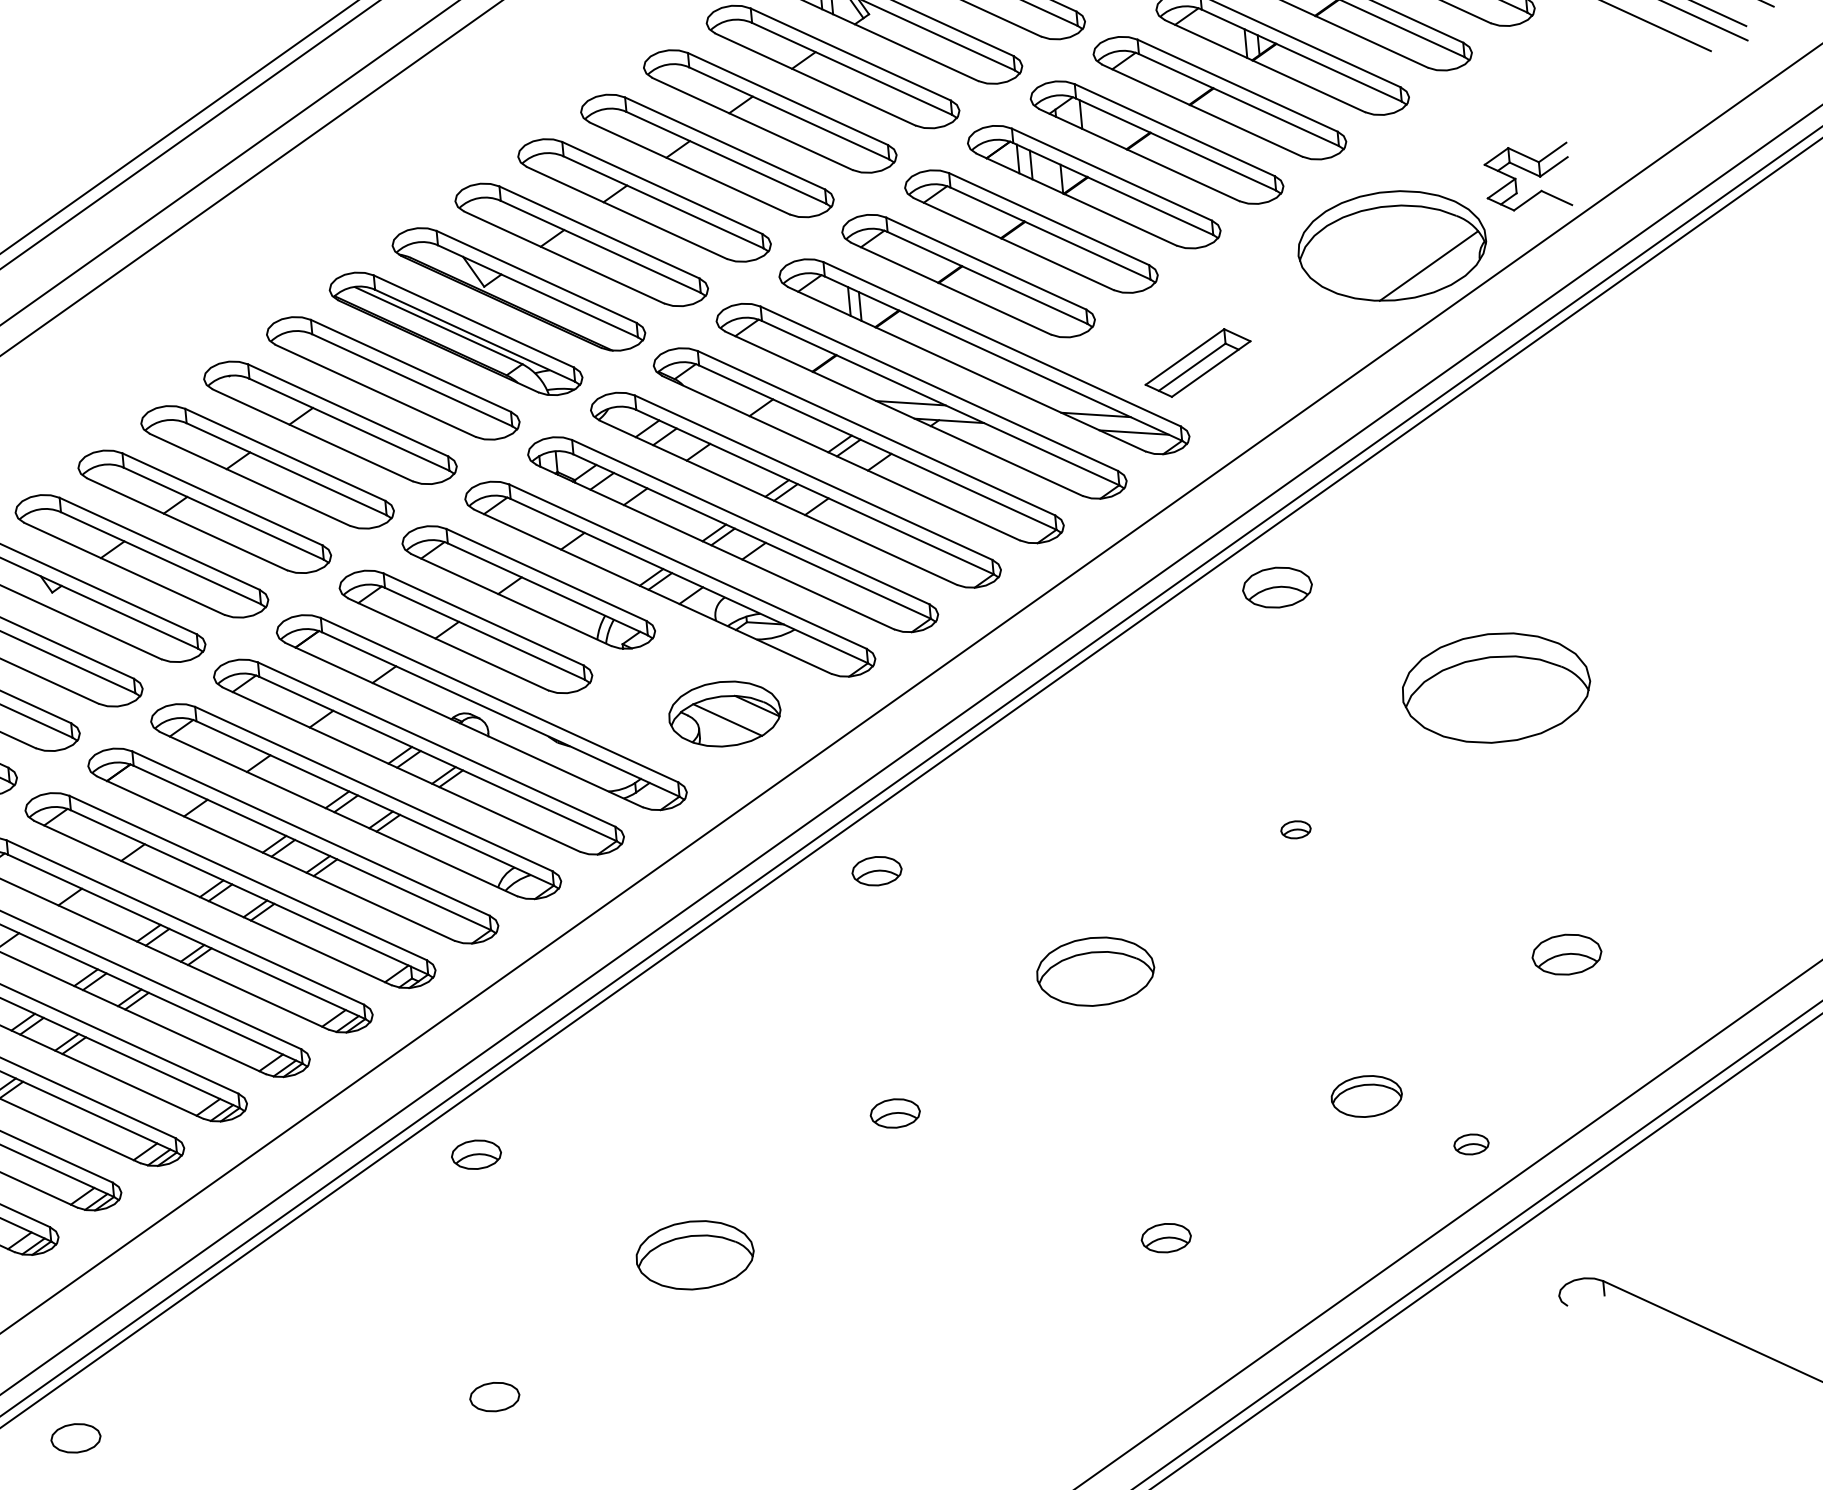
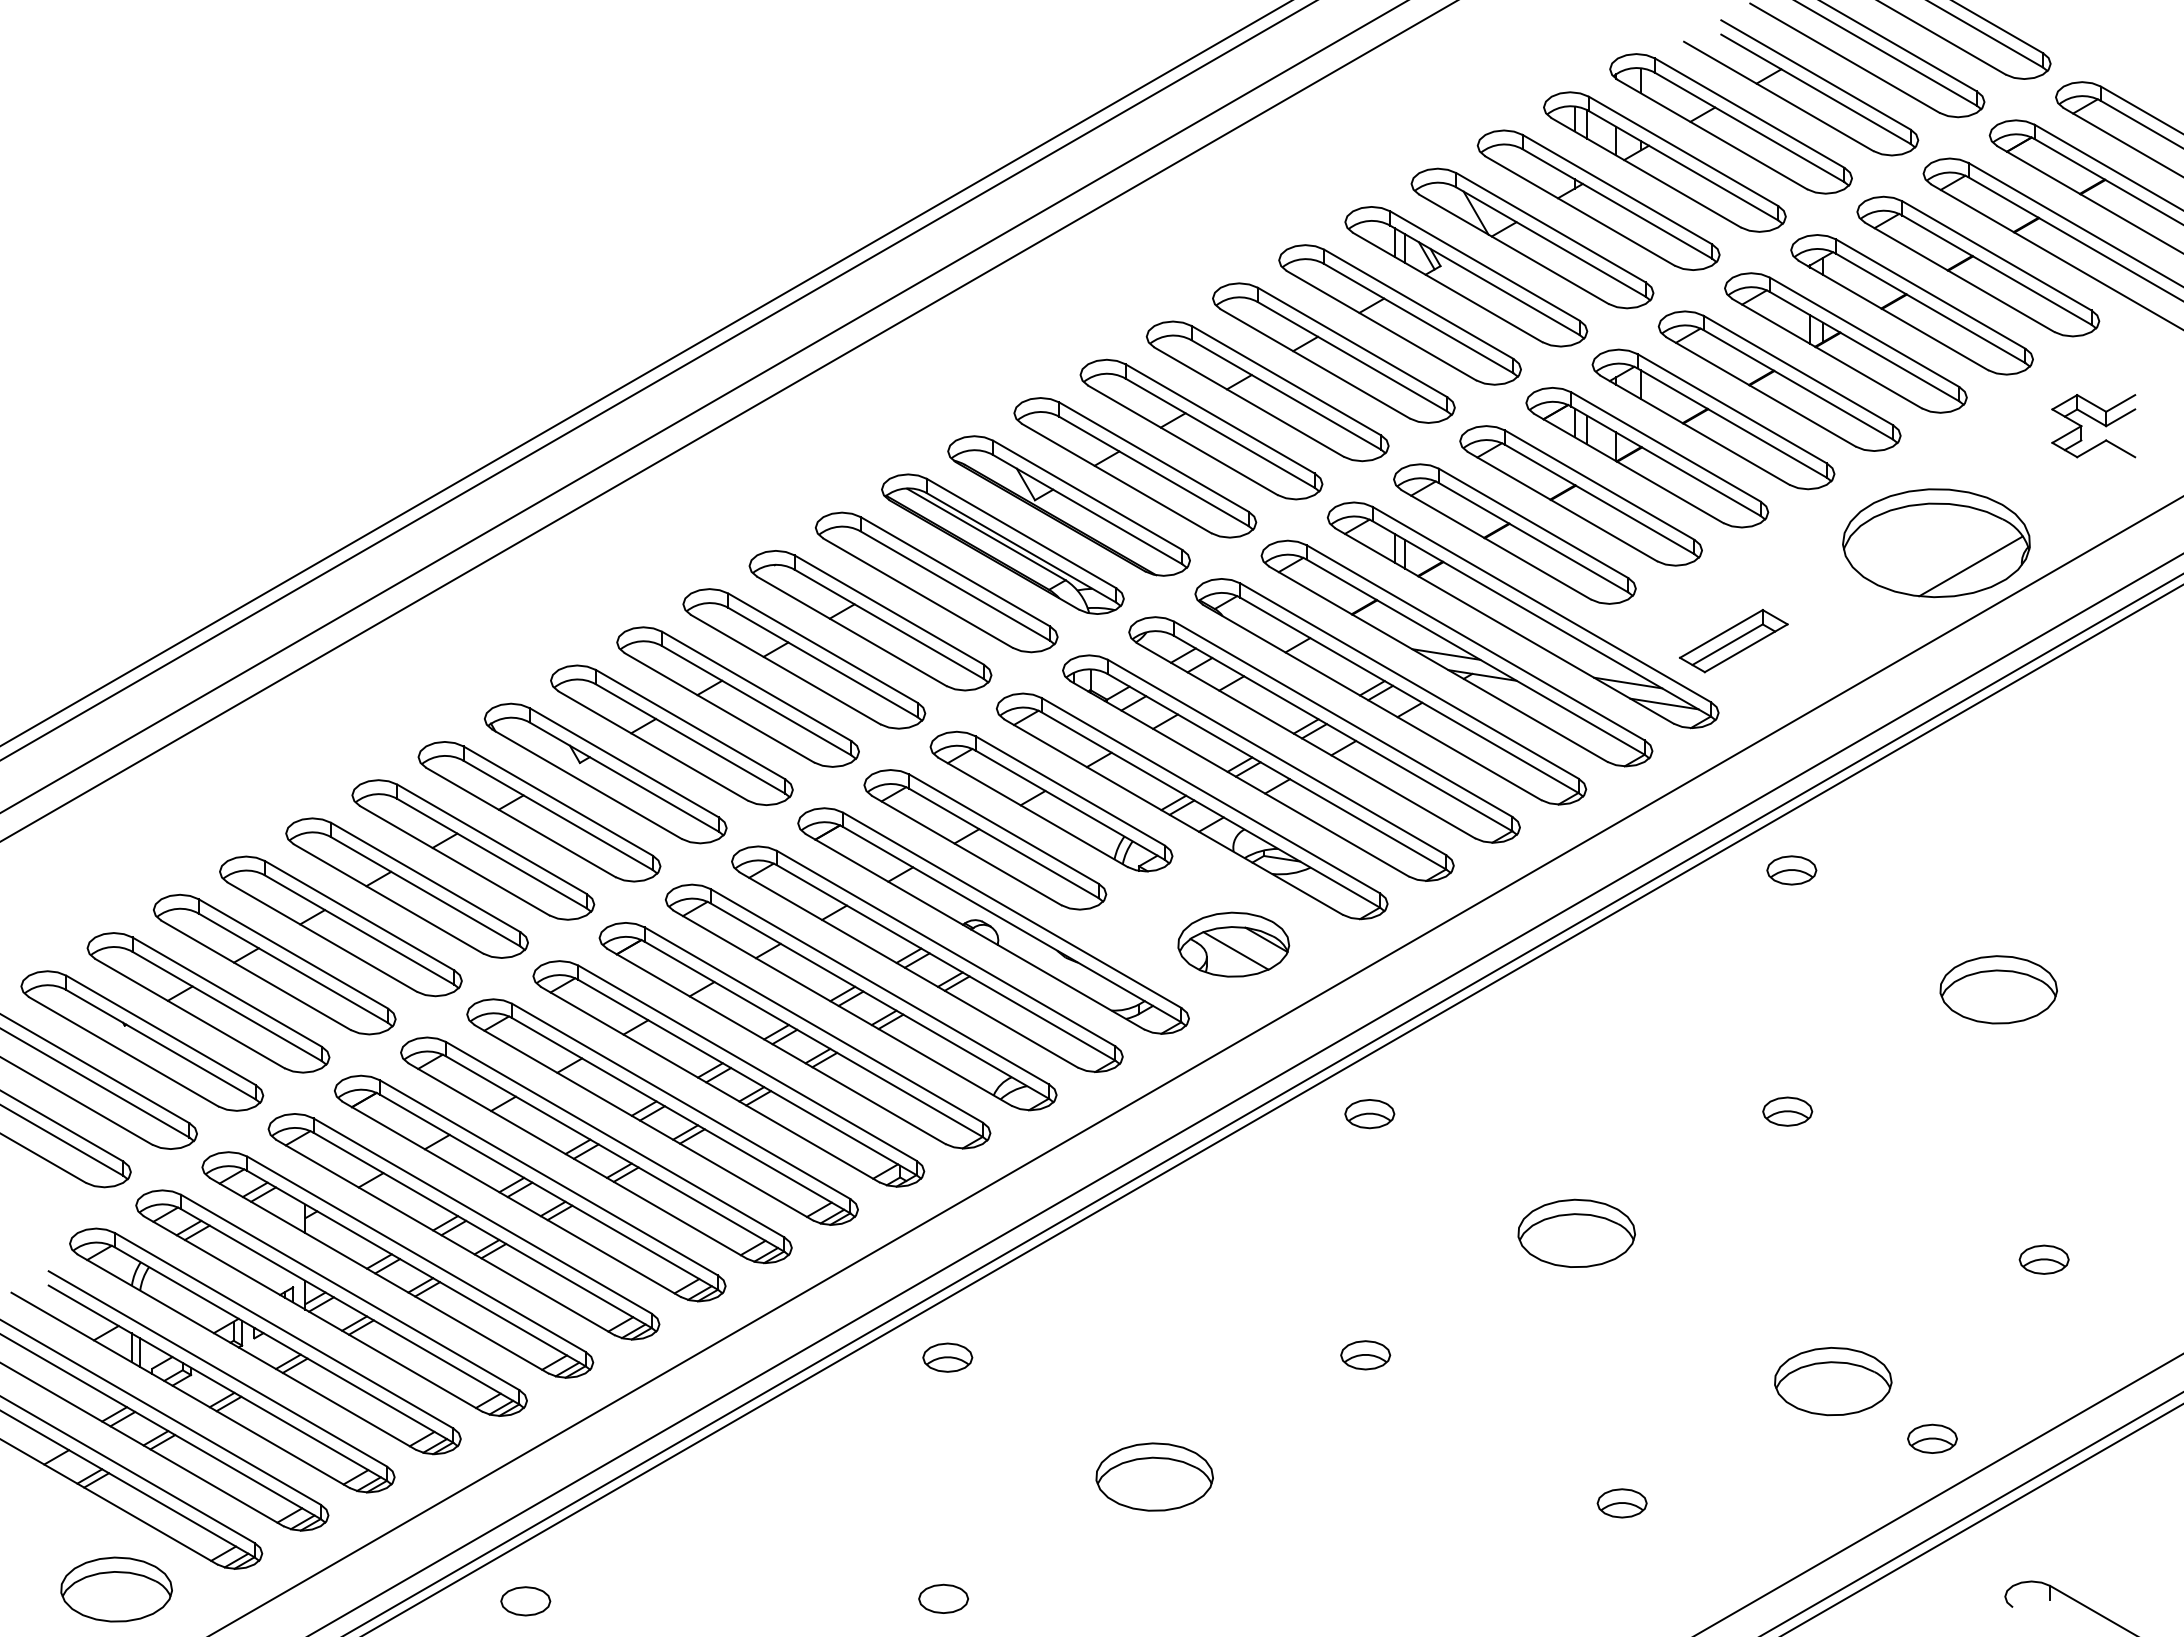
part: (1527, 178) -> (2093, 426), moved
part: (1277, 587) -> (1791, 870), size x0.71
part: (1495, 687) -> (1998, 989), size x0.62
part: (1295, 829) -> (1787, 1111), size x1.67
part: (1566, 954) -> (2043, 1259), size x0.71
part: (1366, 1096) -> (1833, 1381), size x1.67
part: (1471, 1144) -> (1932, 1438), size x1.43

